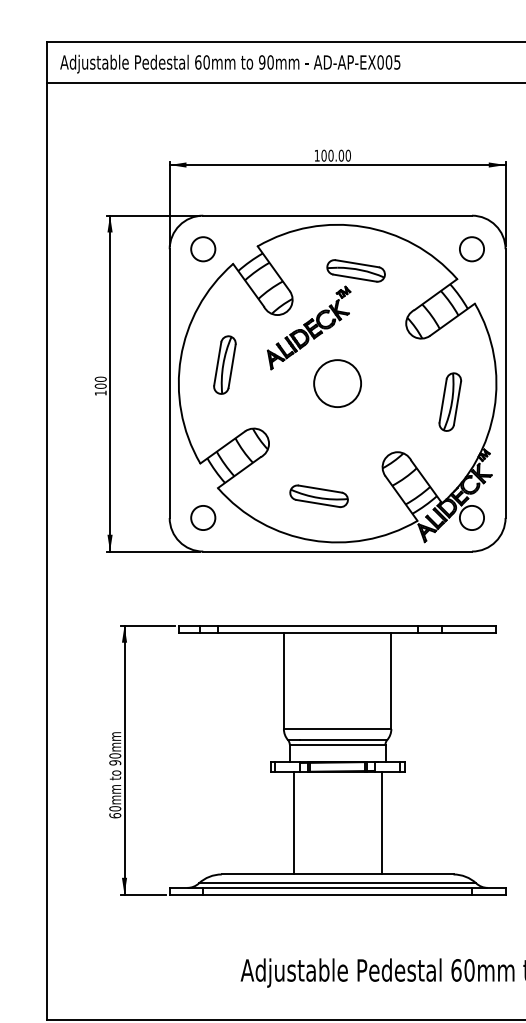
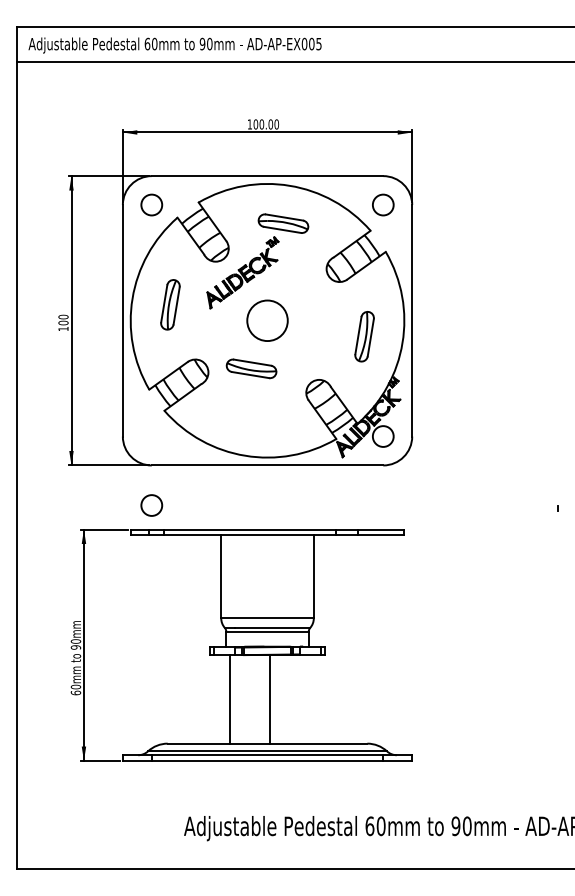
part: (319, 495) -> (251, 368), moved
circle: (202, 517) -> (151, 505), moved
line: (381, 823) -> (270, 699), moved

